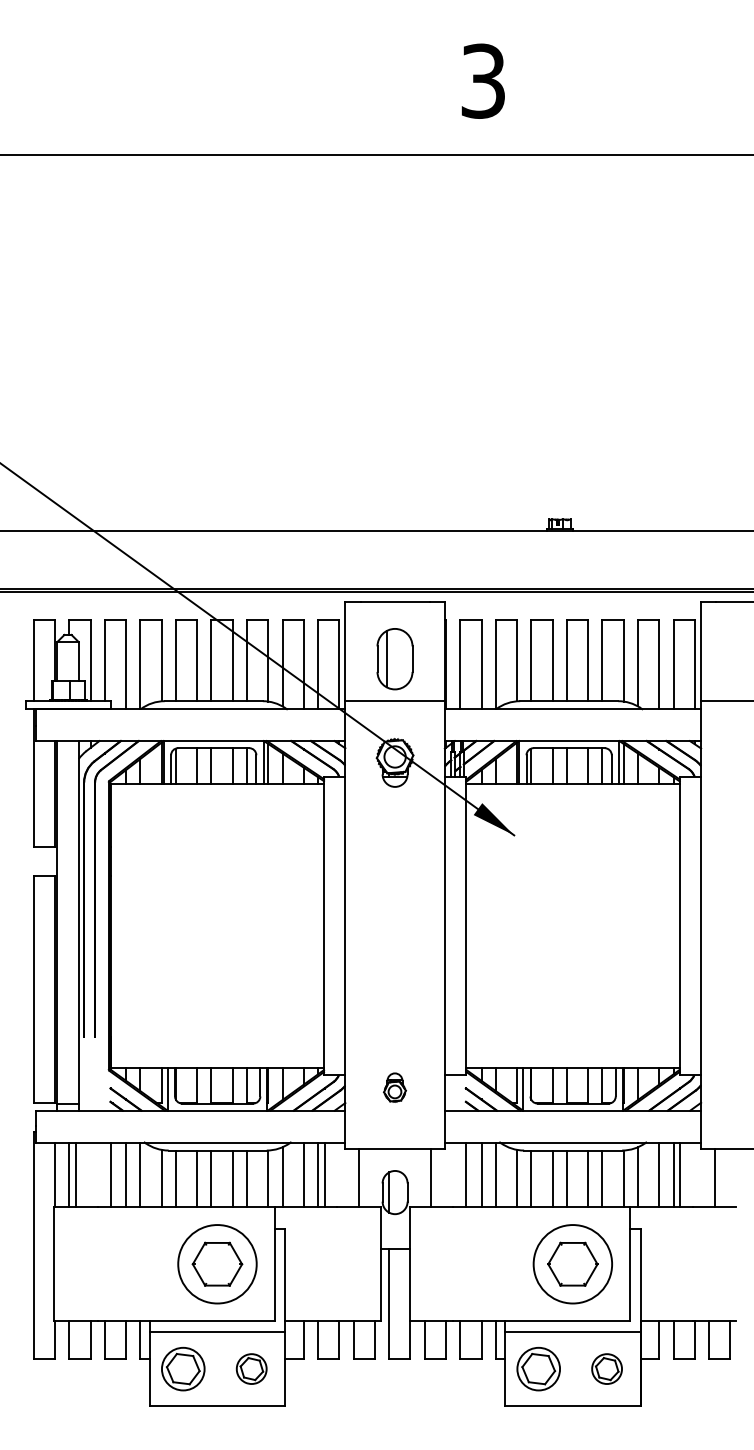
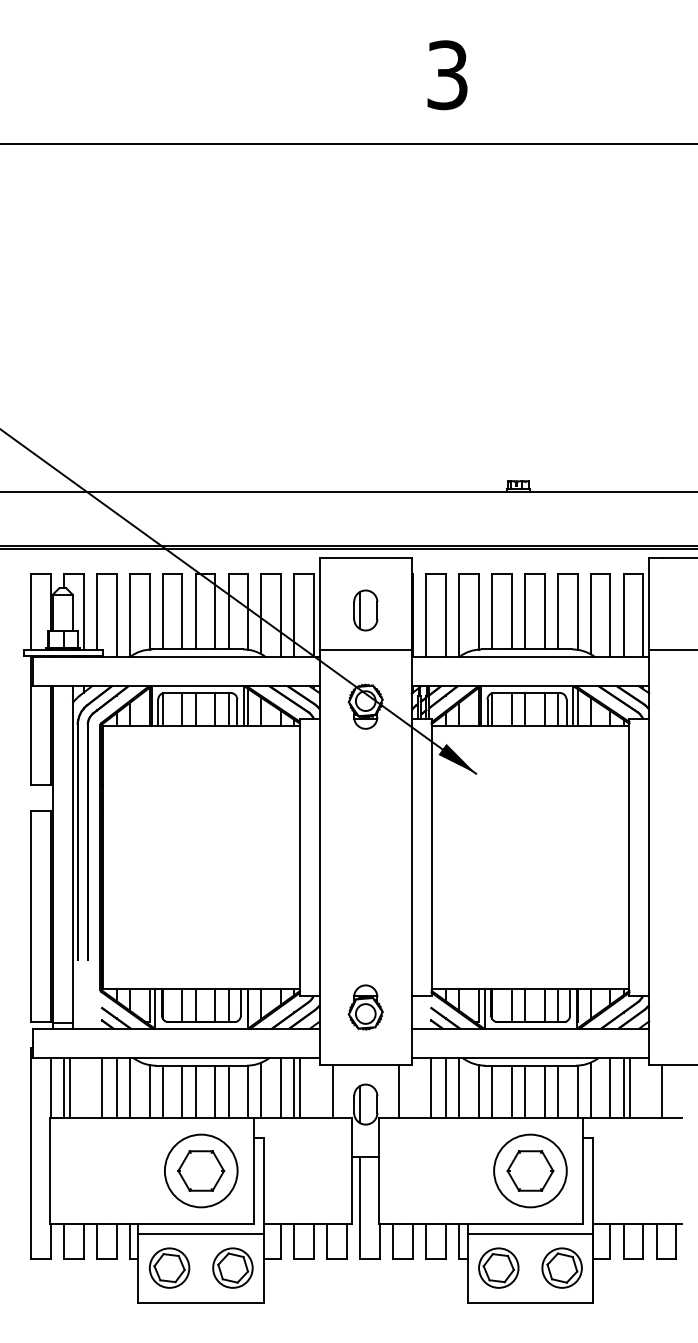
part: (394, 659) -> (365, 610), size x0.71
part: (394, 1087) -> (365, 1007), size x1.67
part: (251, 1368) -> (232, 1267), size x1.43
part: (606, 1368) -> (561, 1267), size x1.43

